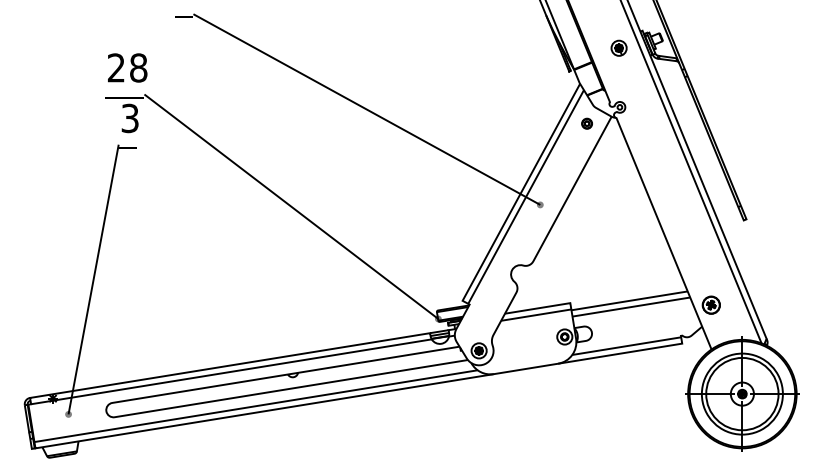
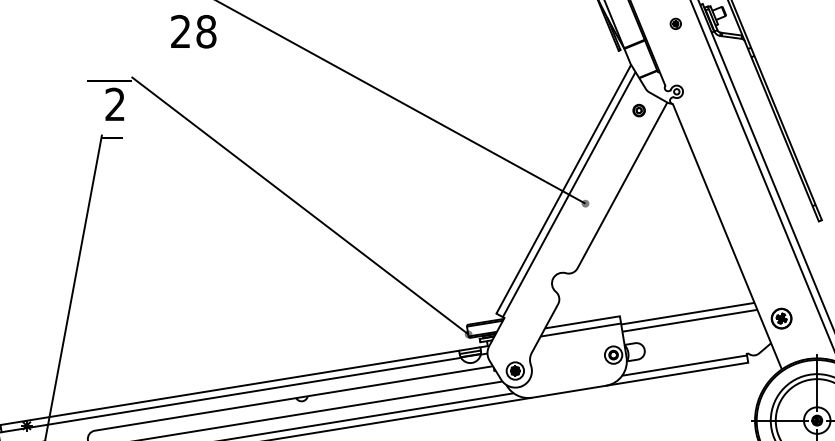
part: (618, 47) -> (675, 23), size x0.6
text: (127, 67) -> (193, 31), moved
text: (129, 118) -> (114, 104), 3 -> 2

